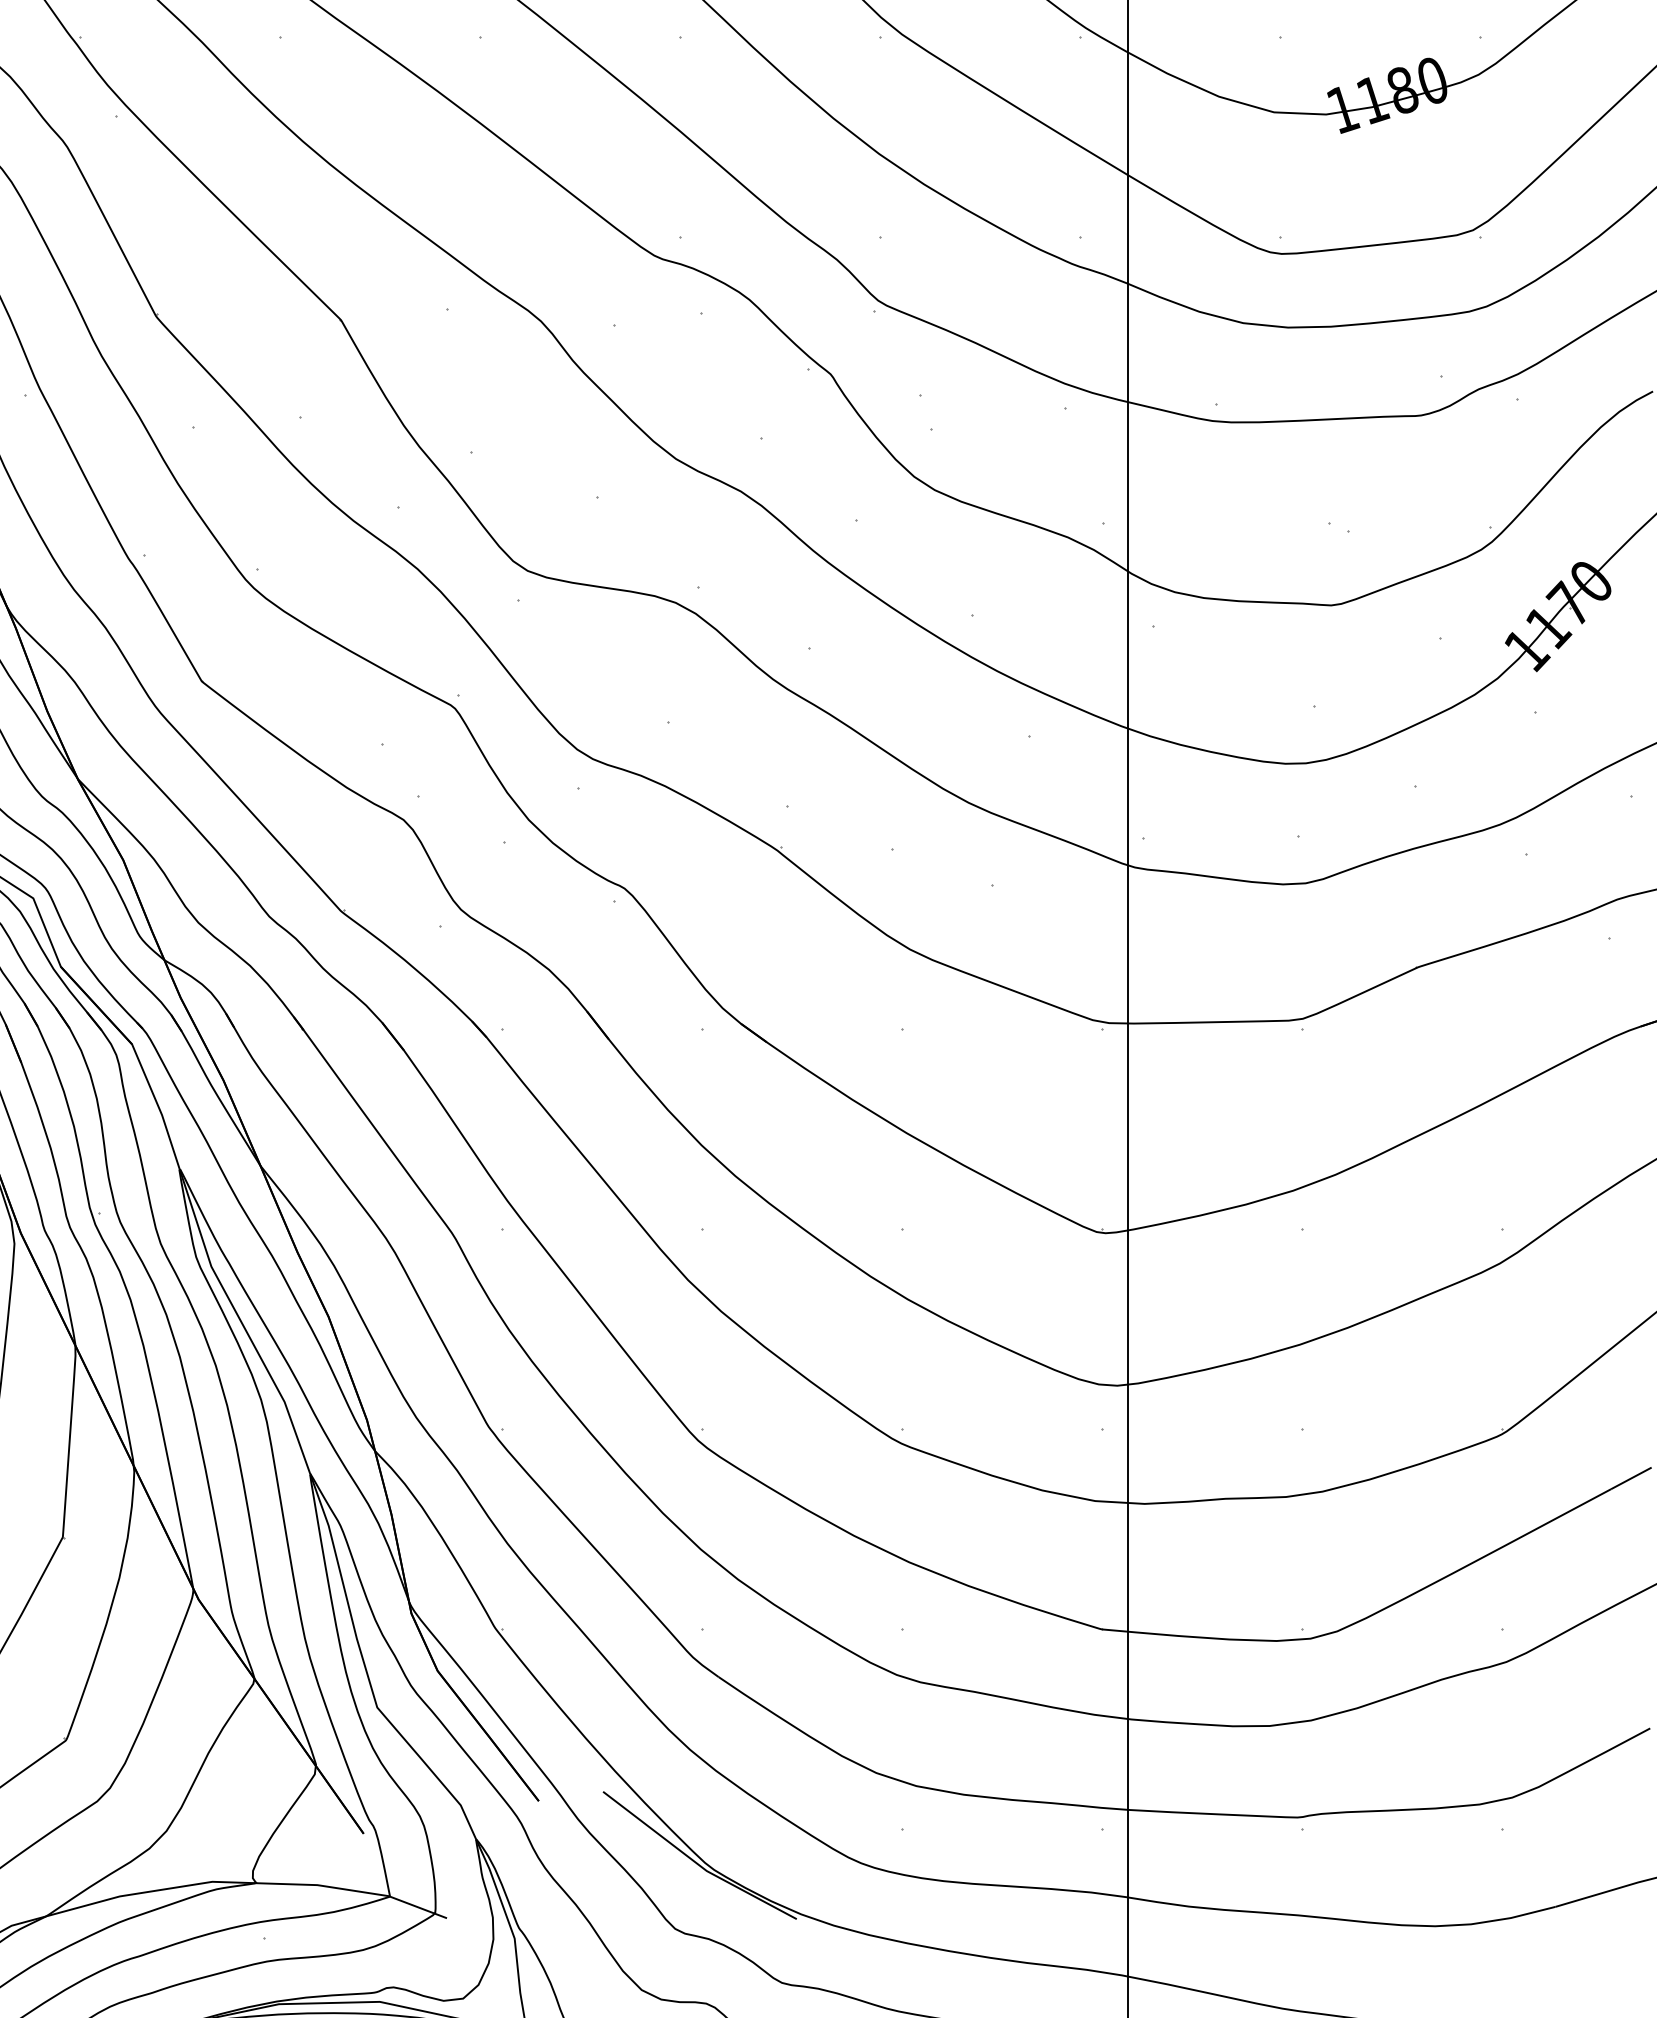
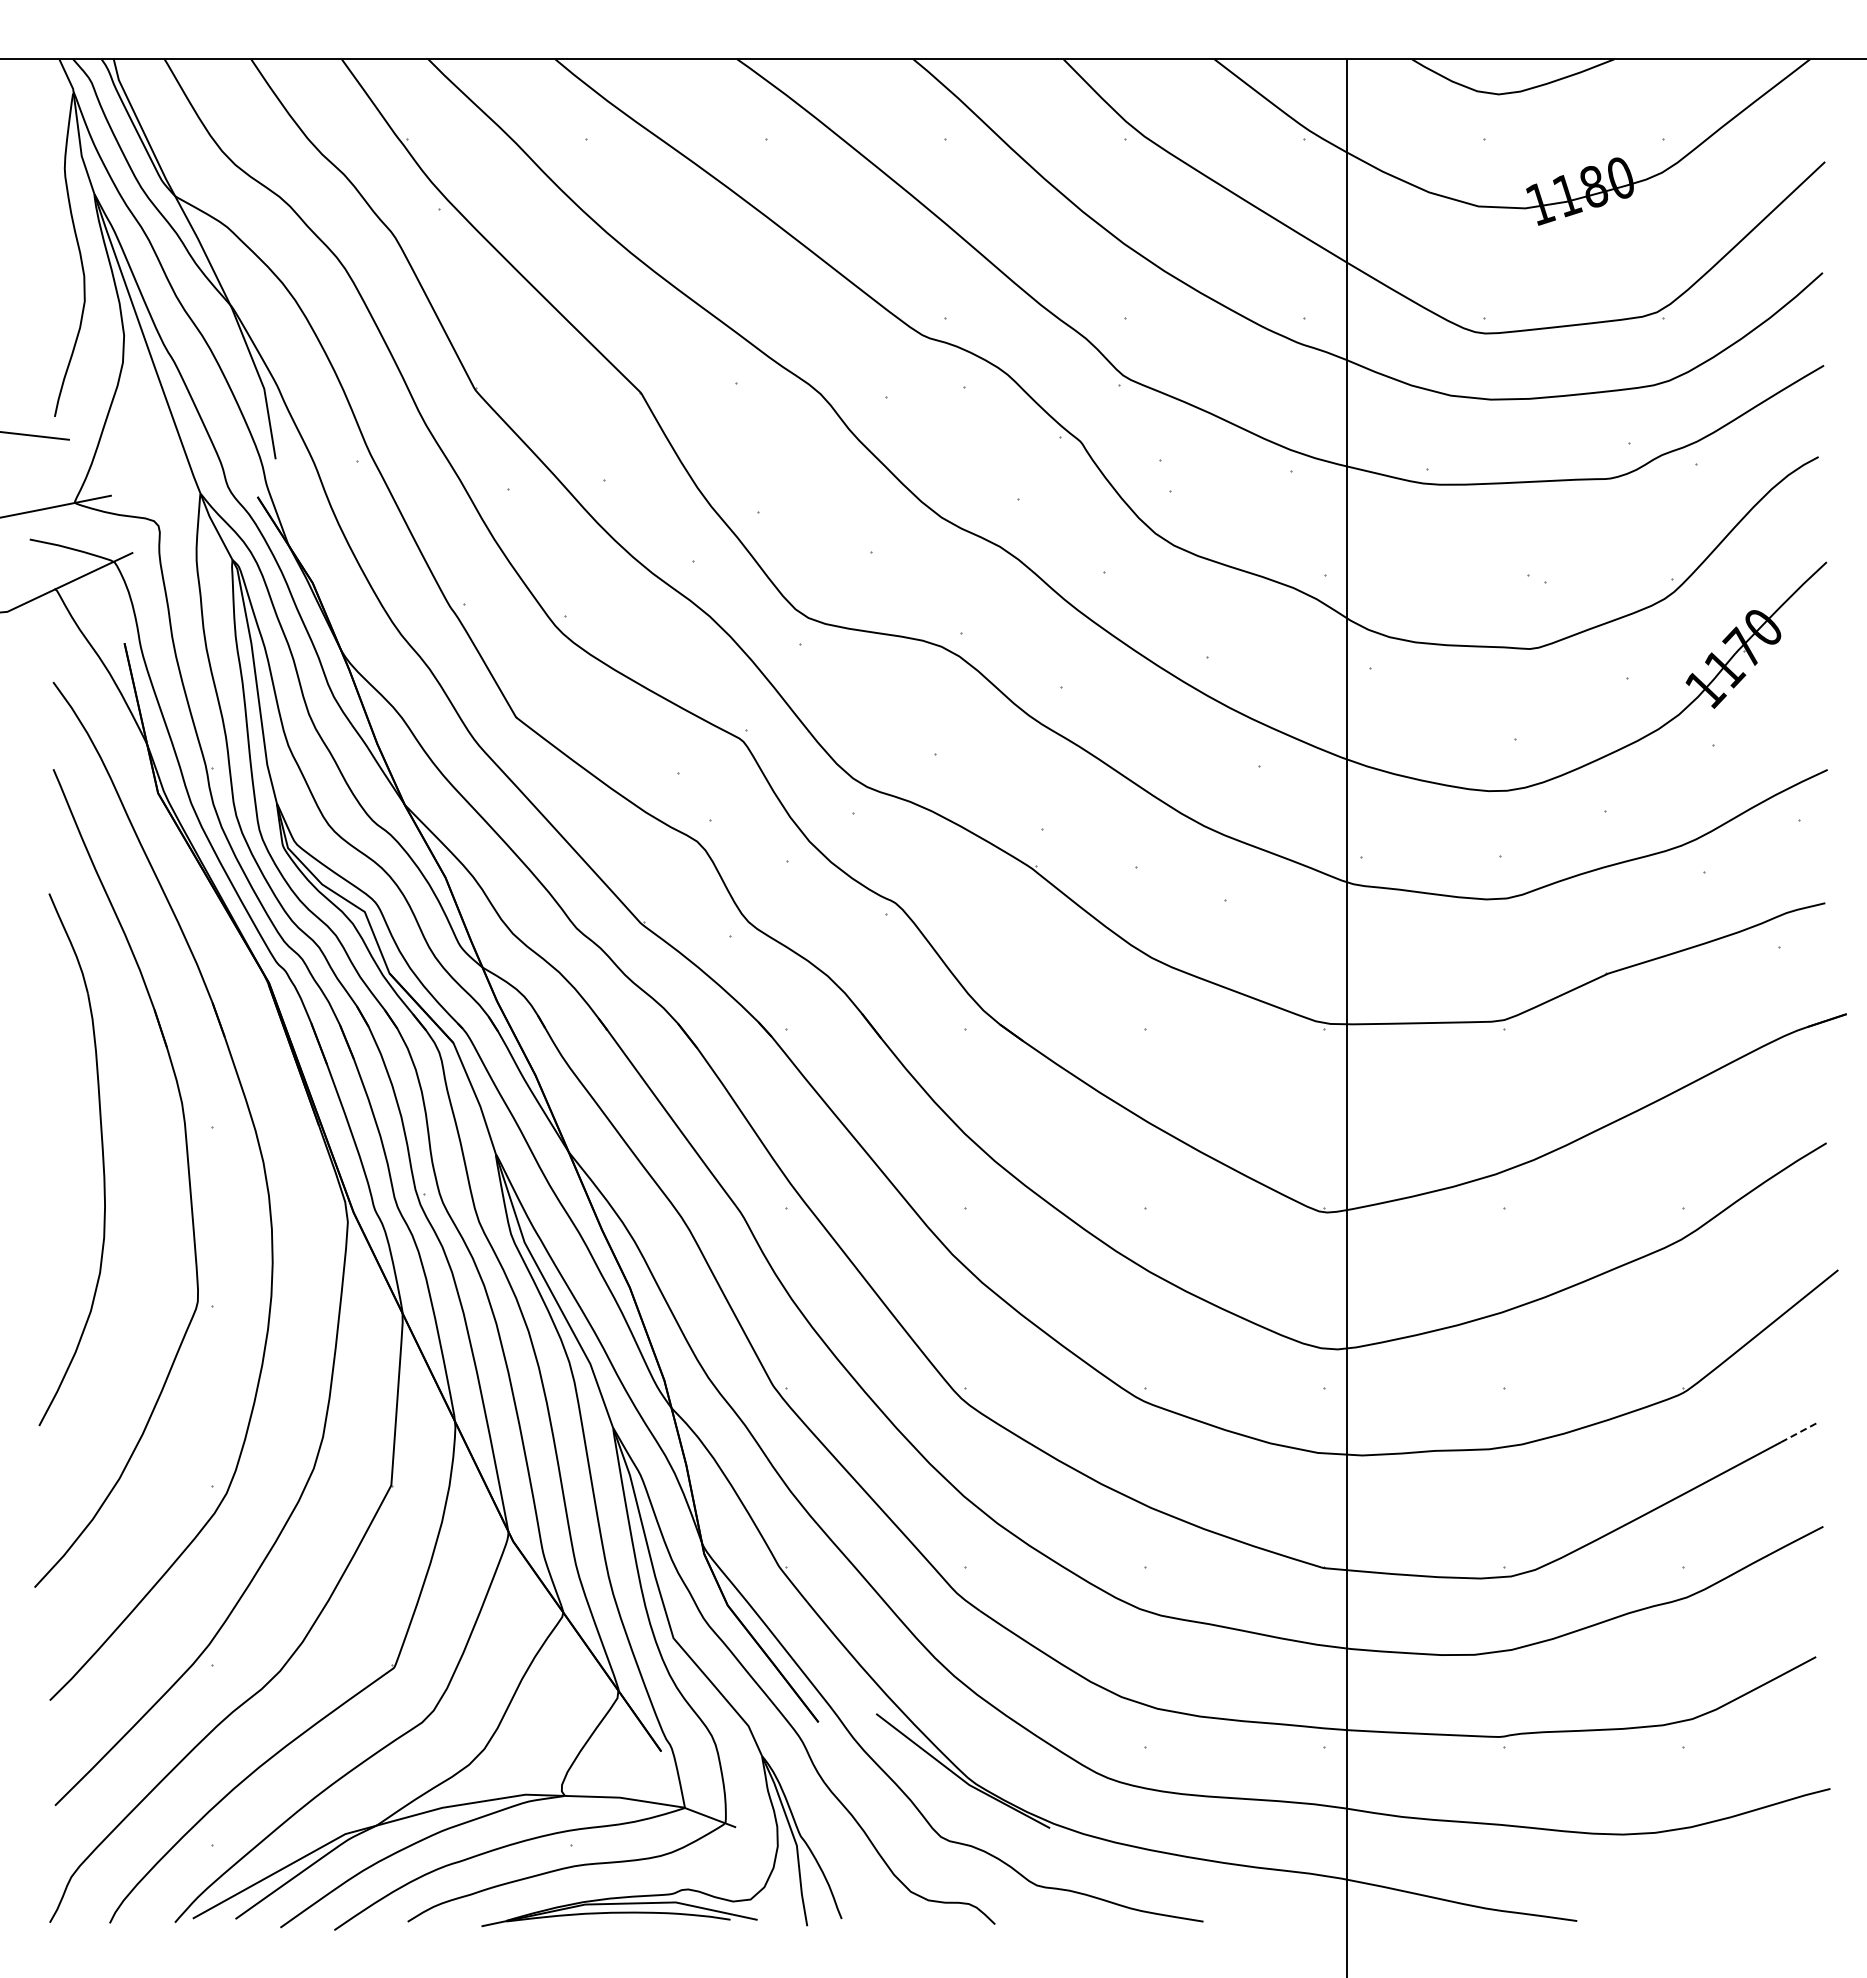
line: (1631, 1478) -> (1799, 1432), solid -> dashed

